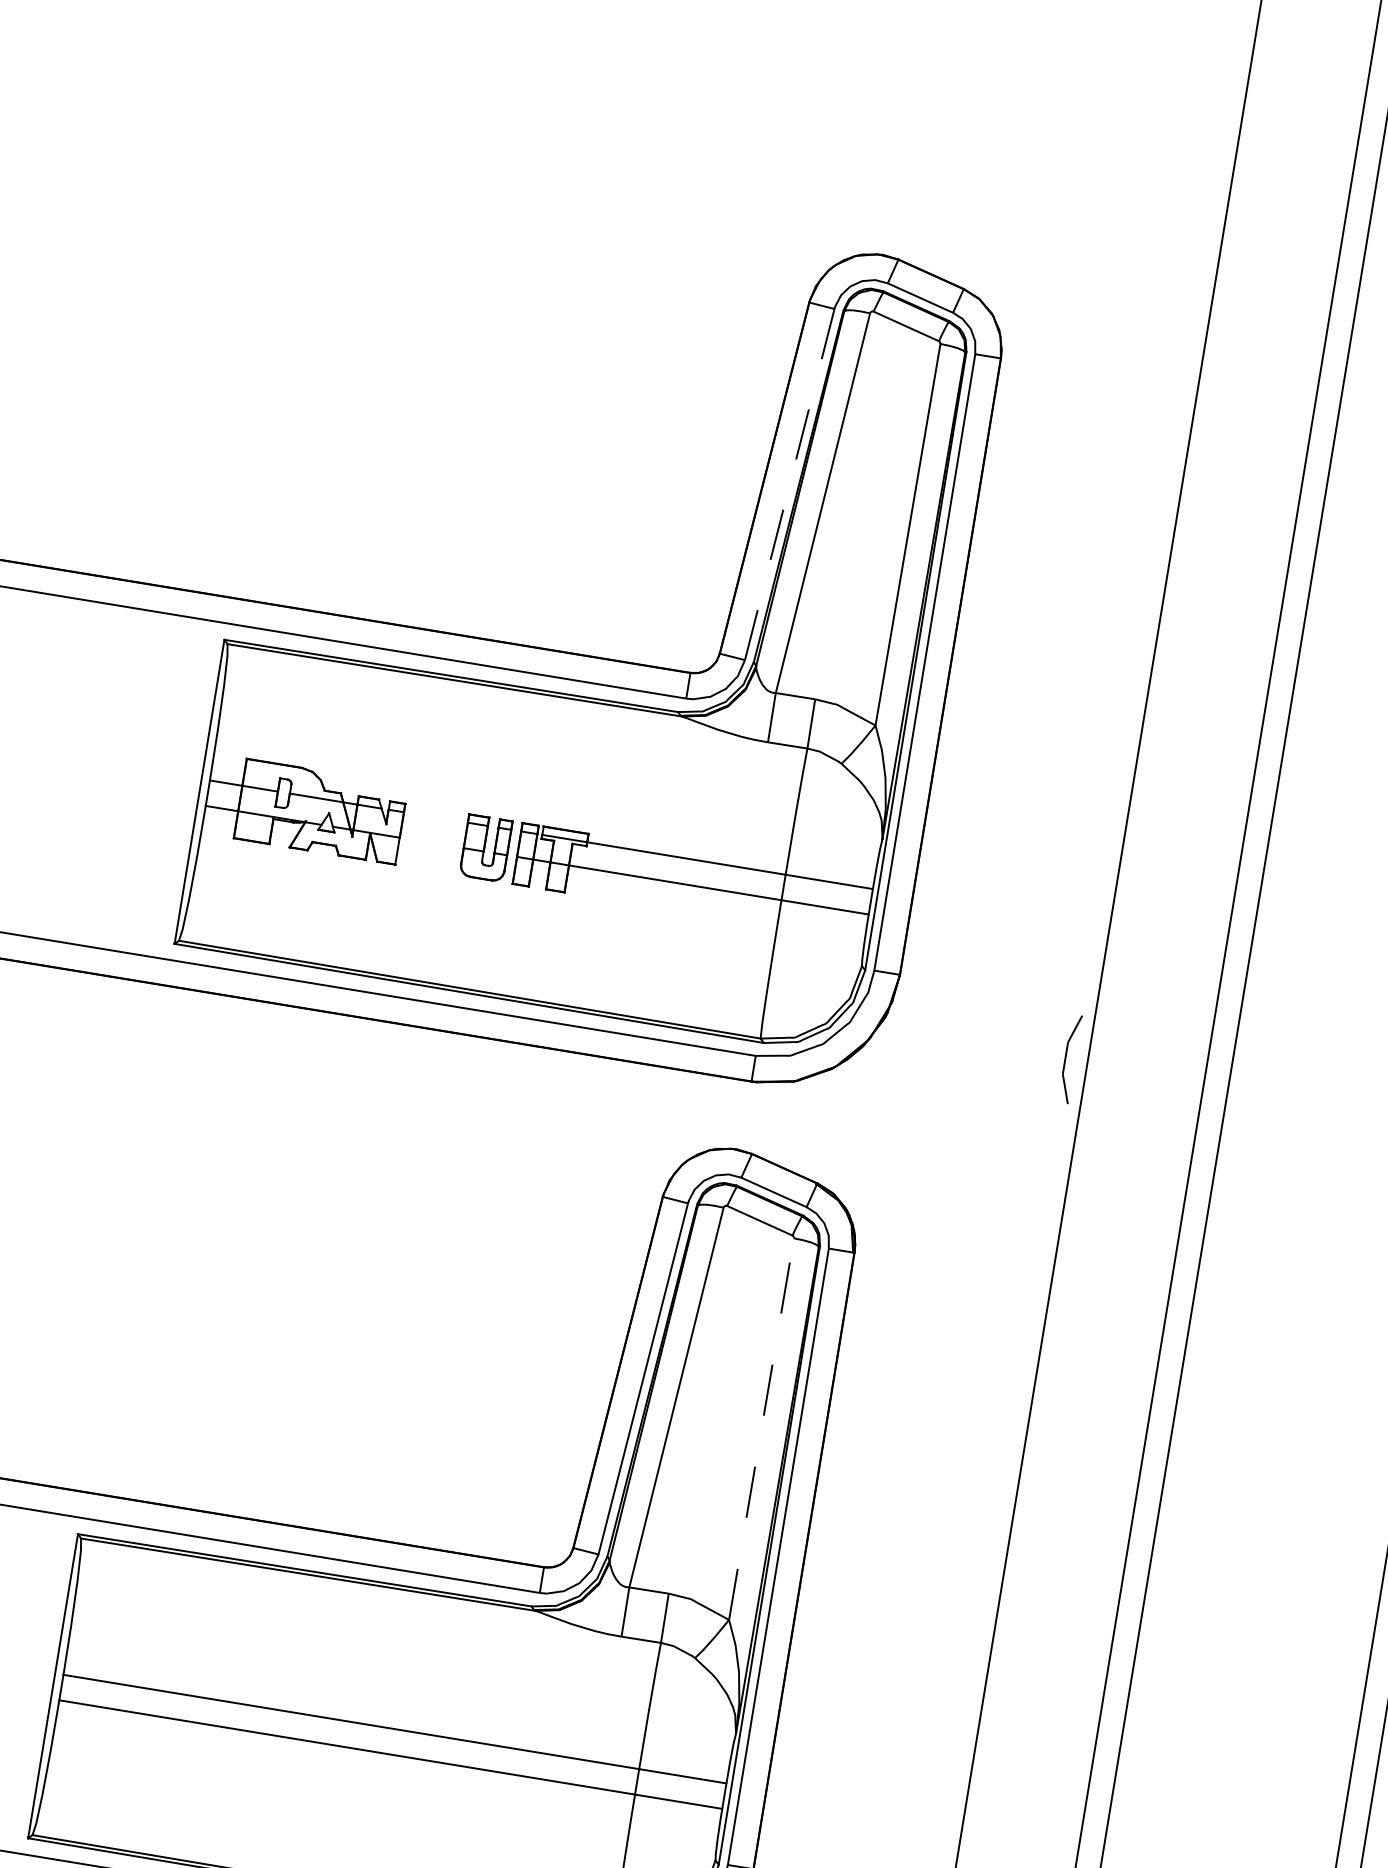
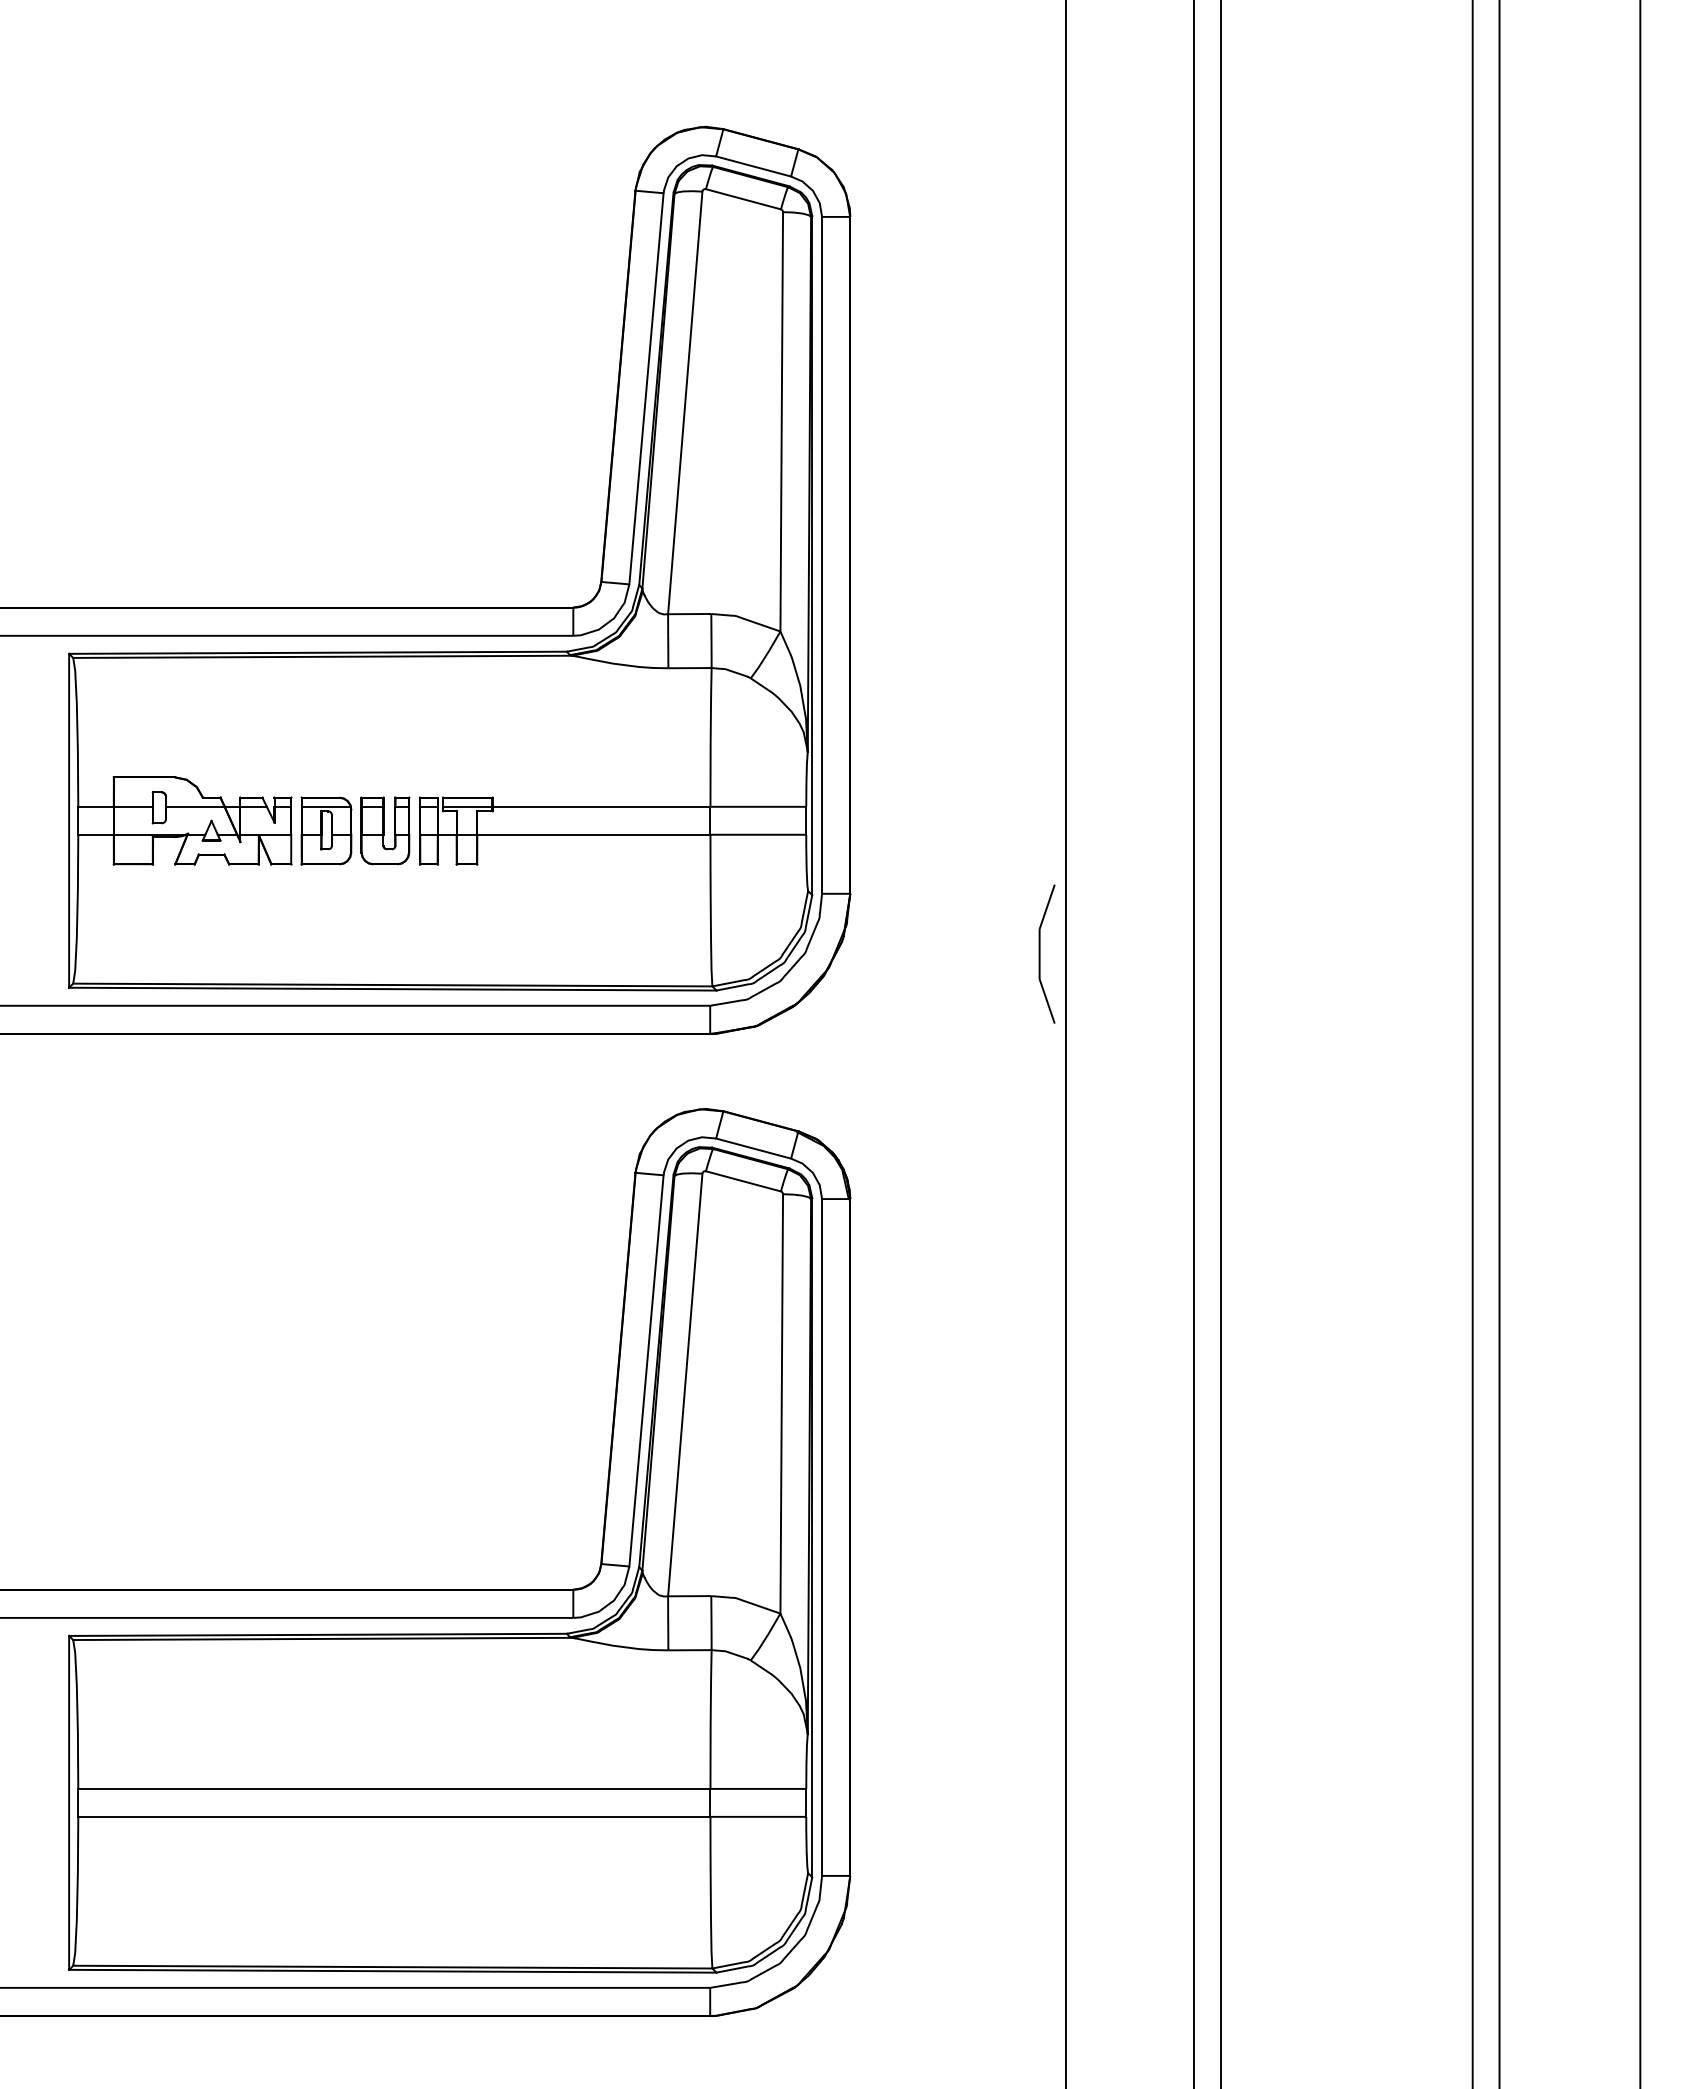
line: (789, 485) -> (646, 389), dashed -> solid
part: (432, 839) -> (326, 830), added
part: (1069, 1058) -> (1046, 953), size x1.43
line: (761, 1428) -> (781, 1403), dashed -> solid

